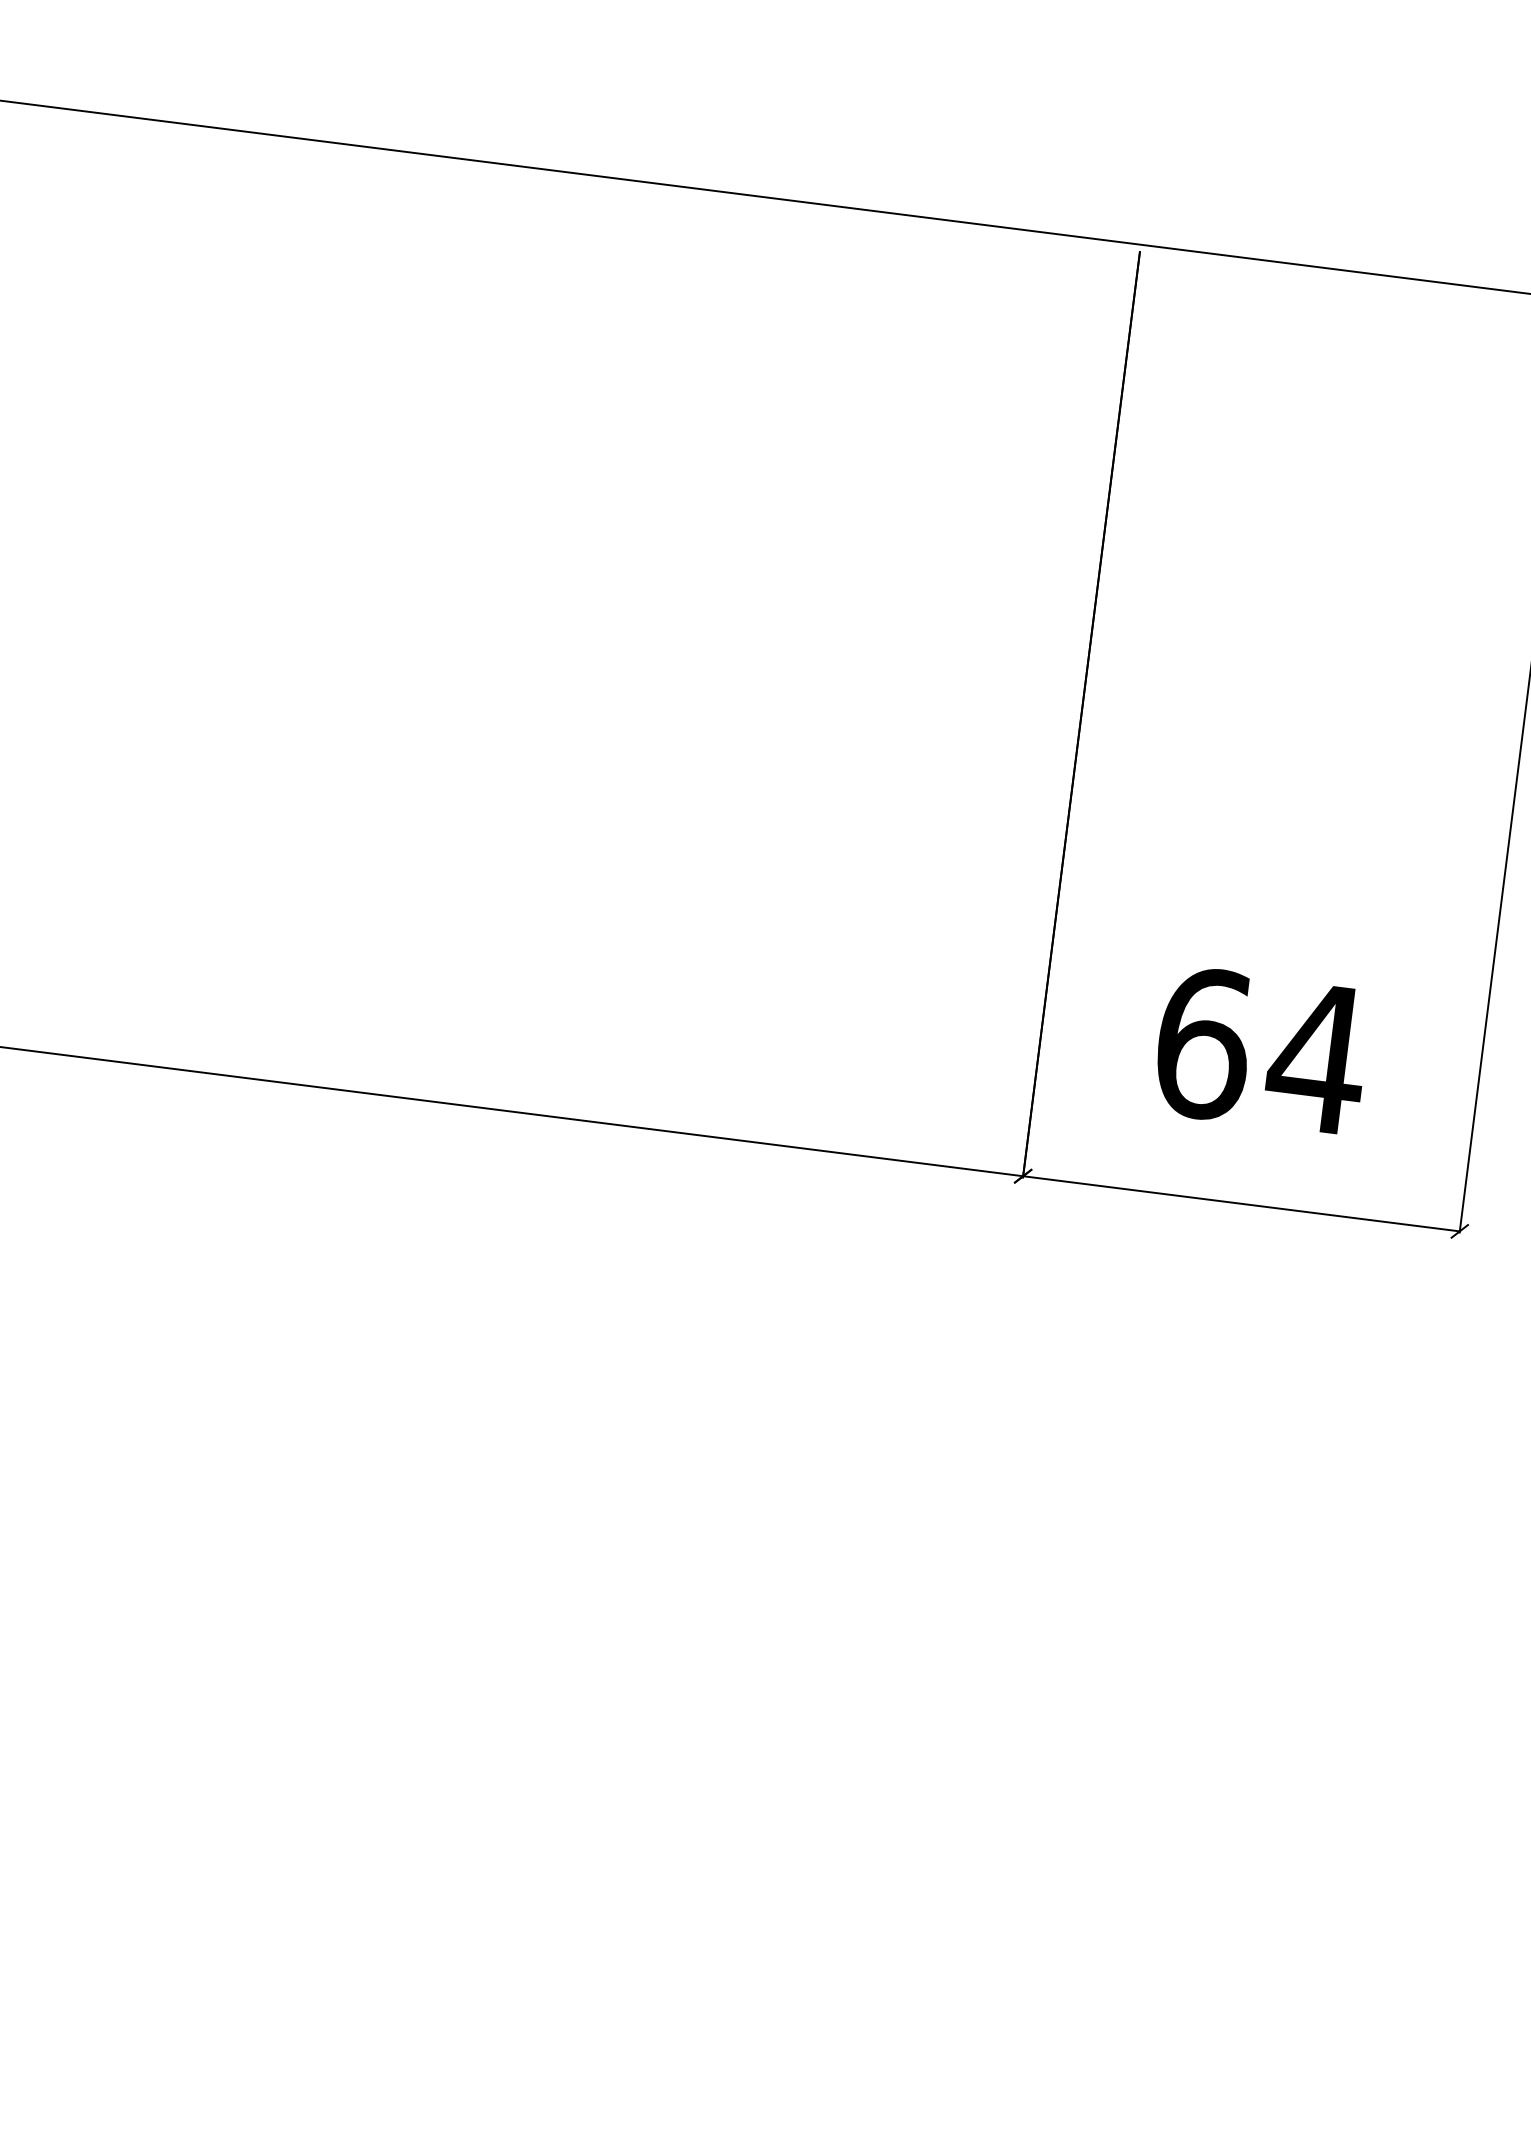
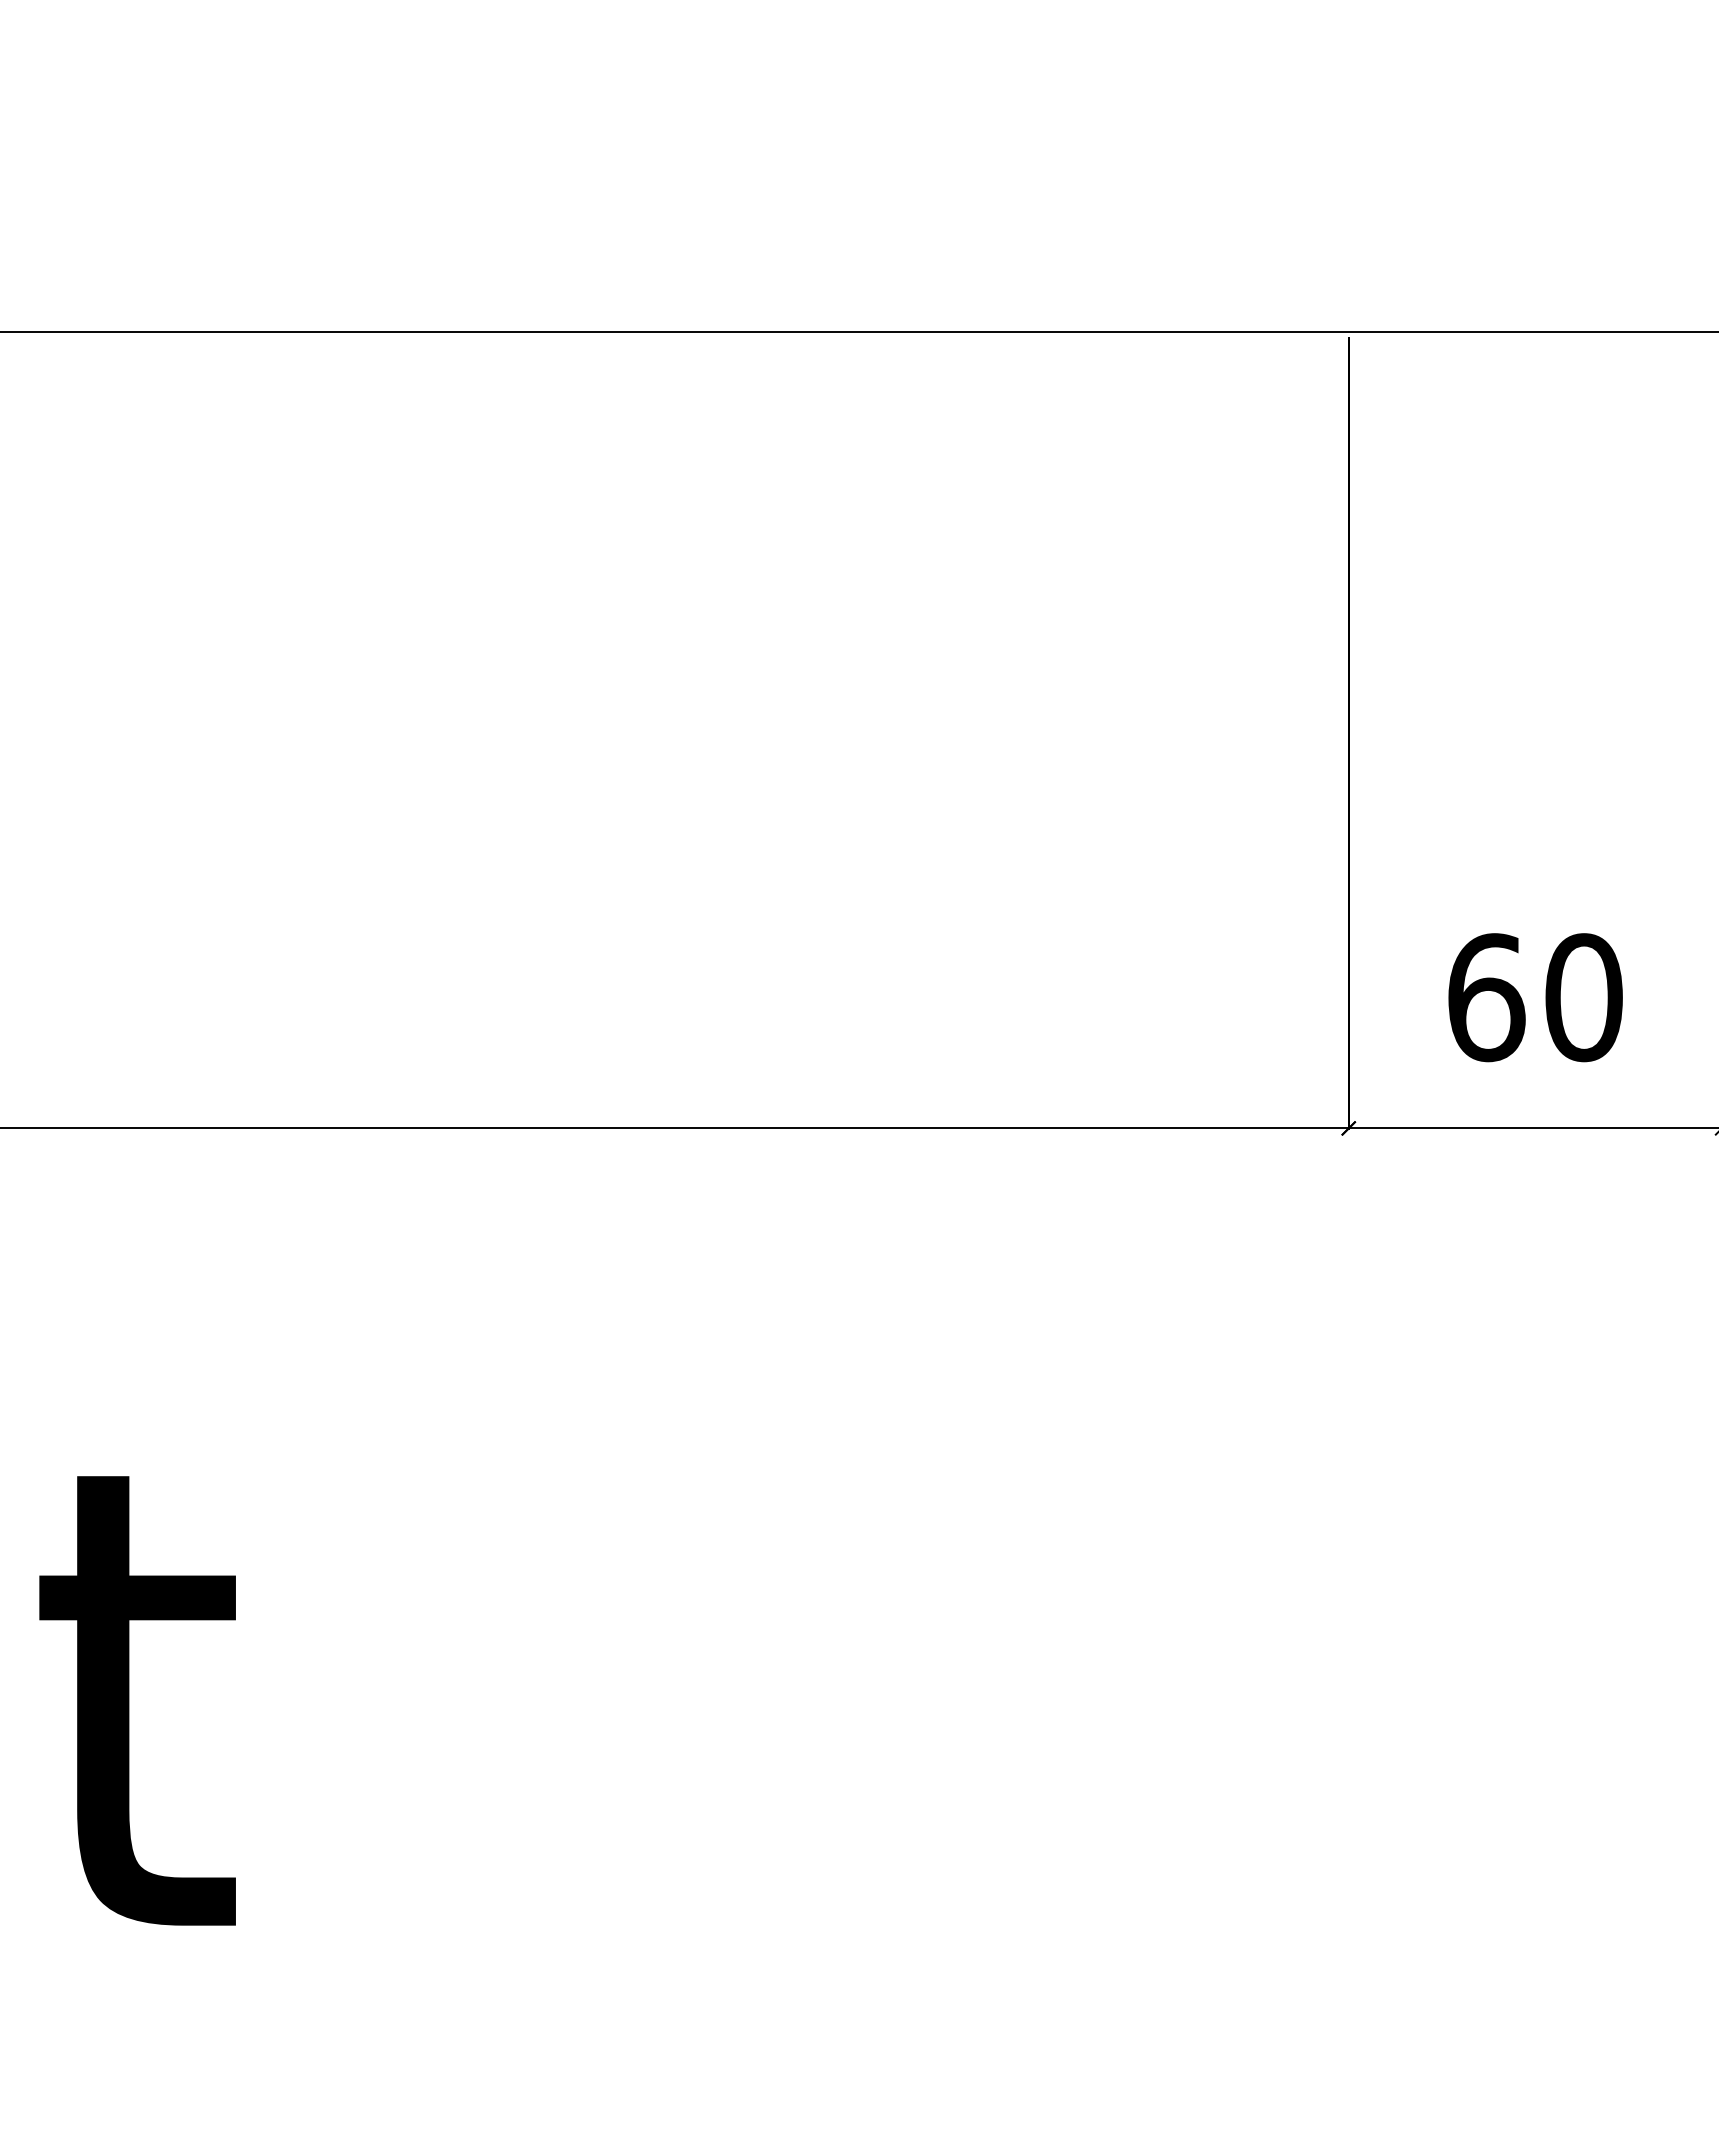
text: (1317, 1057) -> (1583, 997), 64 -> 60

